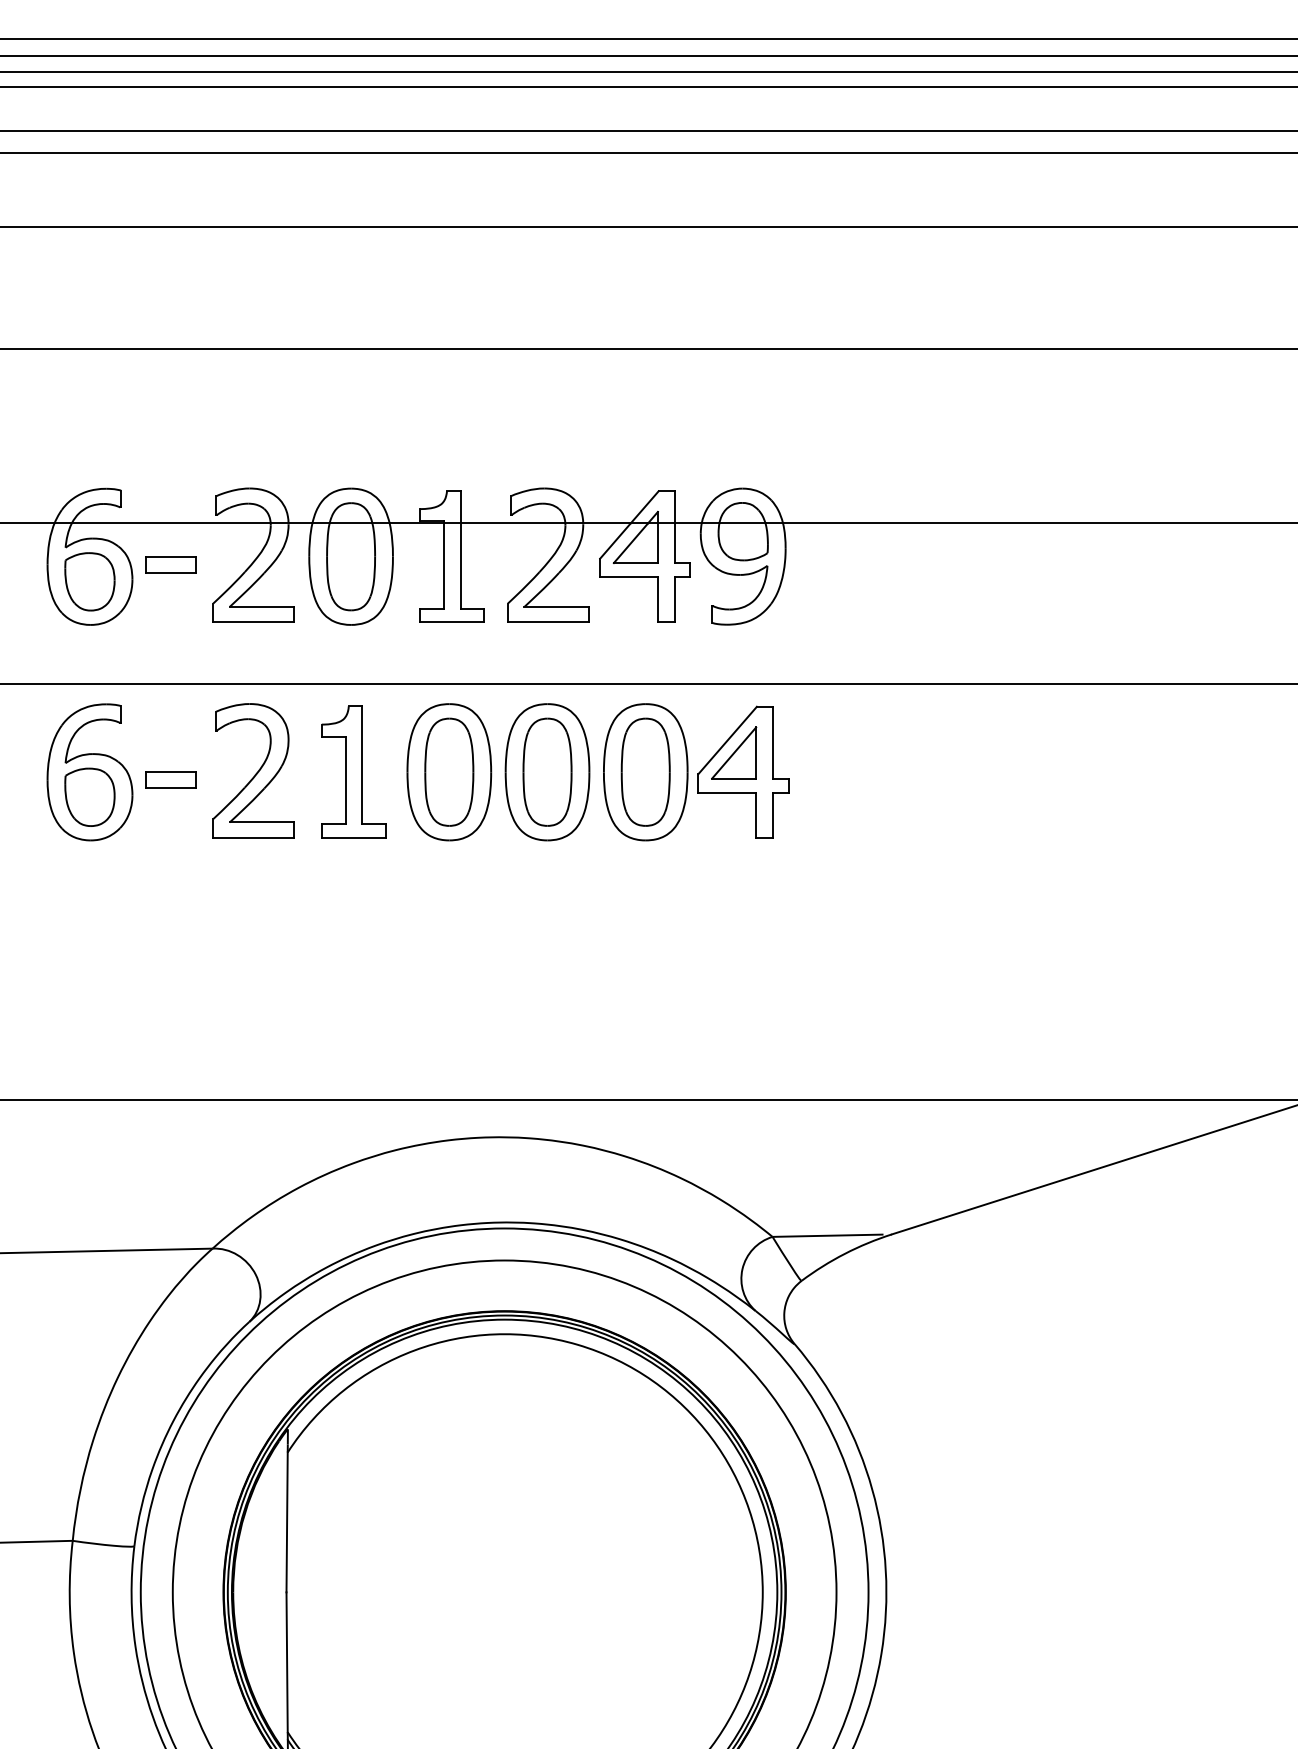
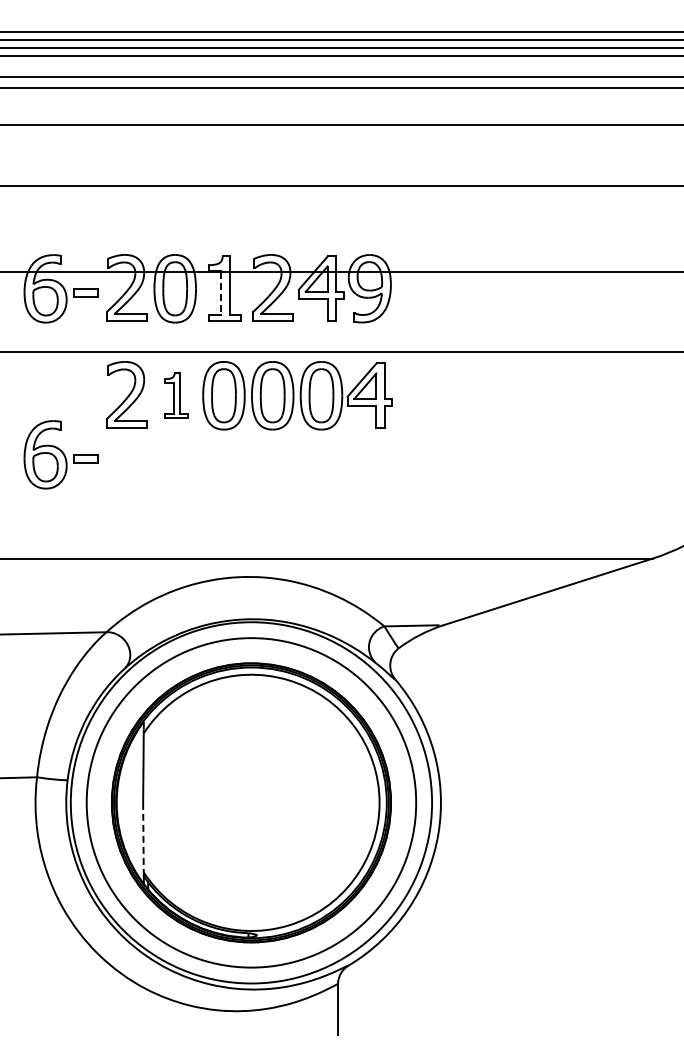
line: (444, 566) -> (221, 293), solid -> dashed
part: (119, 771) -> (60, 454), moved
part: (353, 771) -> (176, 395), size x0.7
line: (287, 1662) -> (143, 837), solid -> dashed

